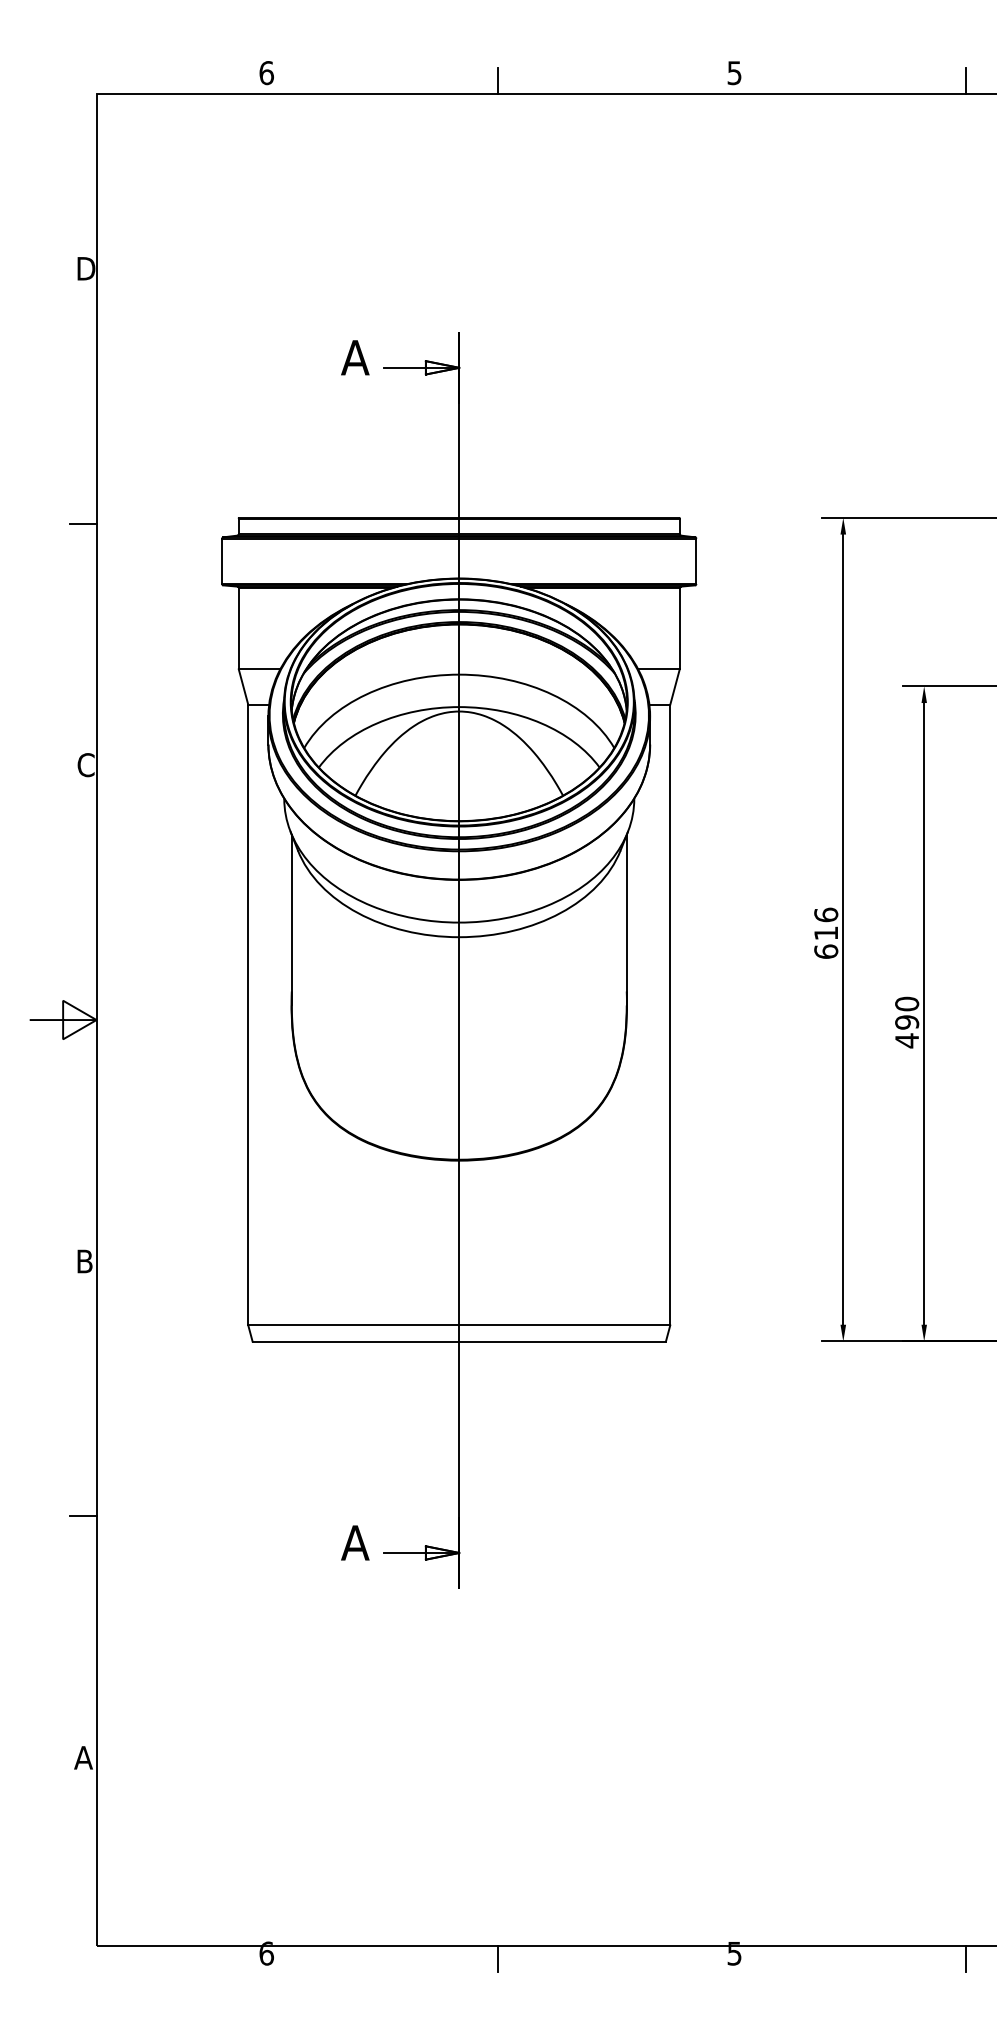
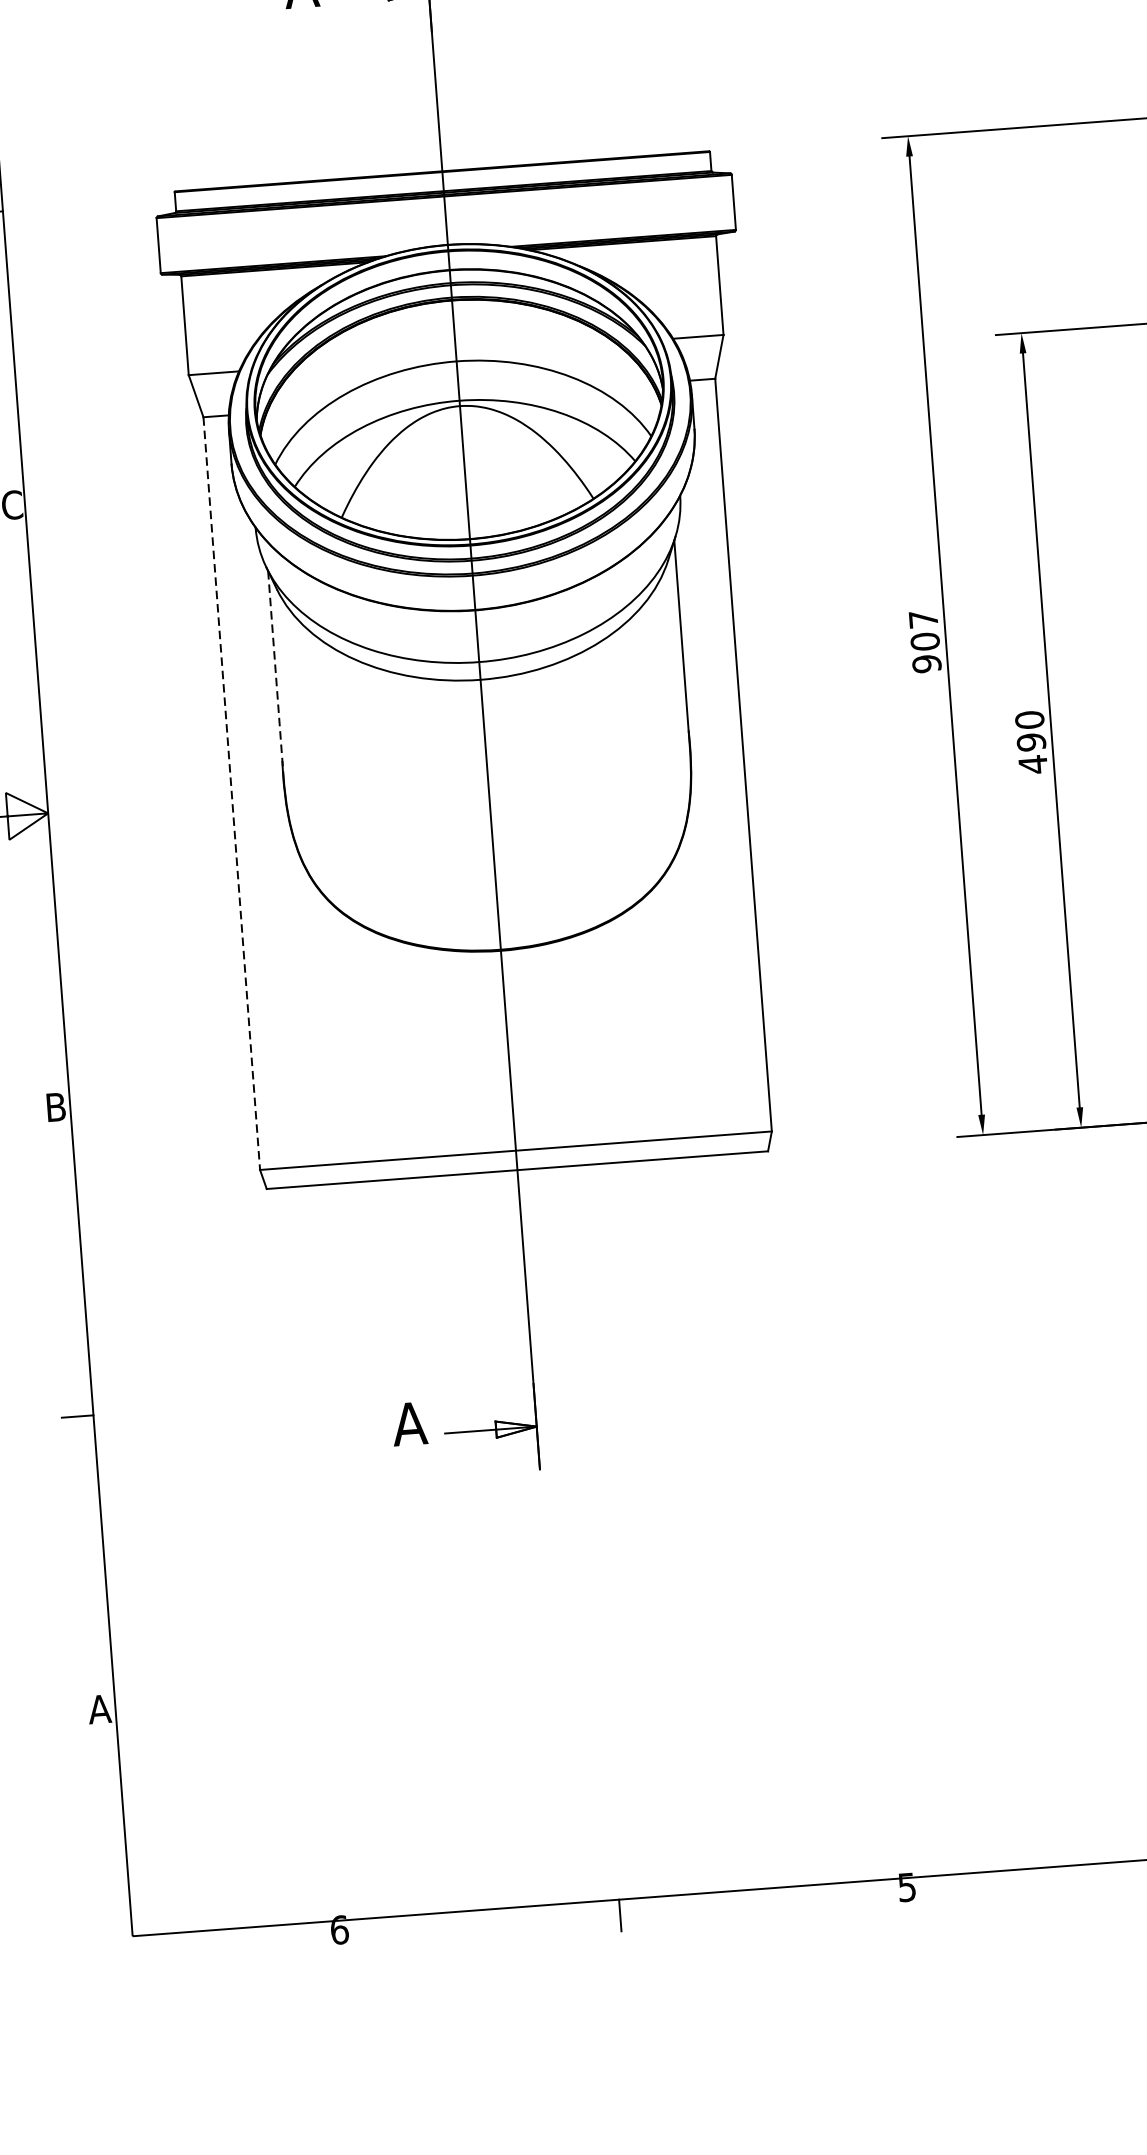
line: (291, 920) -> (275, 674), solid -> dashed
text: (826, 933) -> (925, 641), 616 -> 907
line: (248, 1015) -> (232, 793), solid -> dashed

